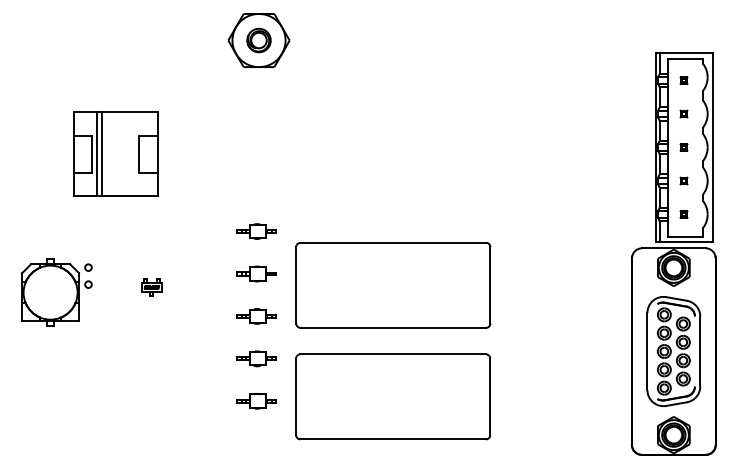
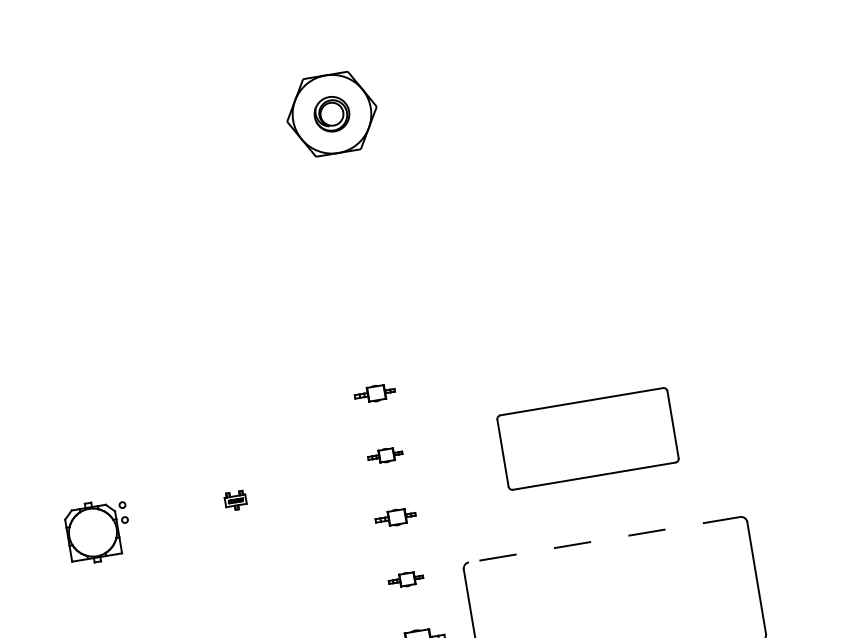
part: (115, 153) -> (150, 314), removed
part: (256, 231) -> (374, 393), size x0.7
part: (256, 273) -> (385, 455), size x0.6
part: (393, 285) -> (588, 439), size x0.6
part: (151, 287) -> (235, 501), size x0.7
part: (56, 292) -> (97, 531), size x0.6
part: (256, 316) -> (395, 517), size x0.7
line: (393, 354) -> (605, 539), solid -> dashed
part: (256, 358) -> (405, 579), size x0.6

